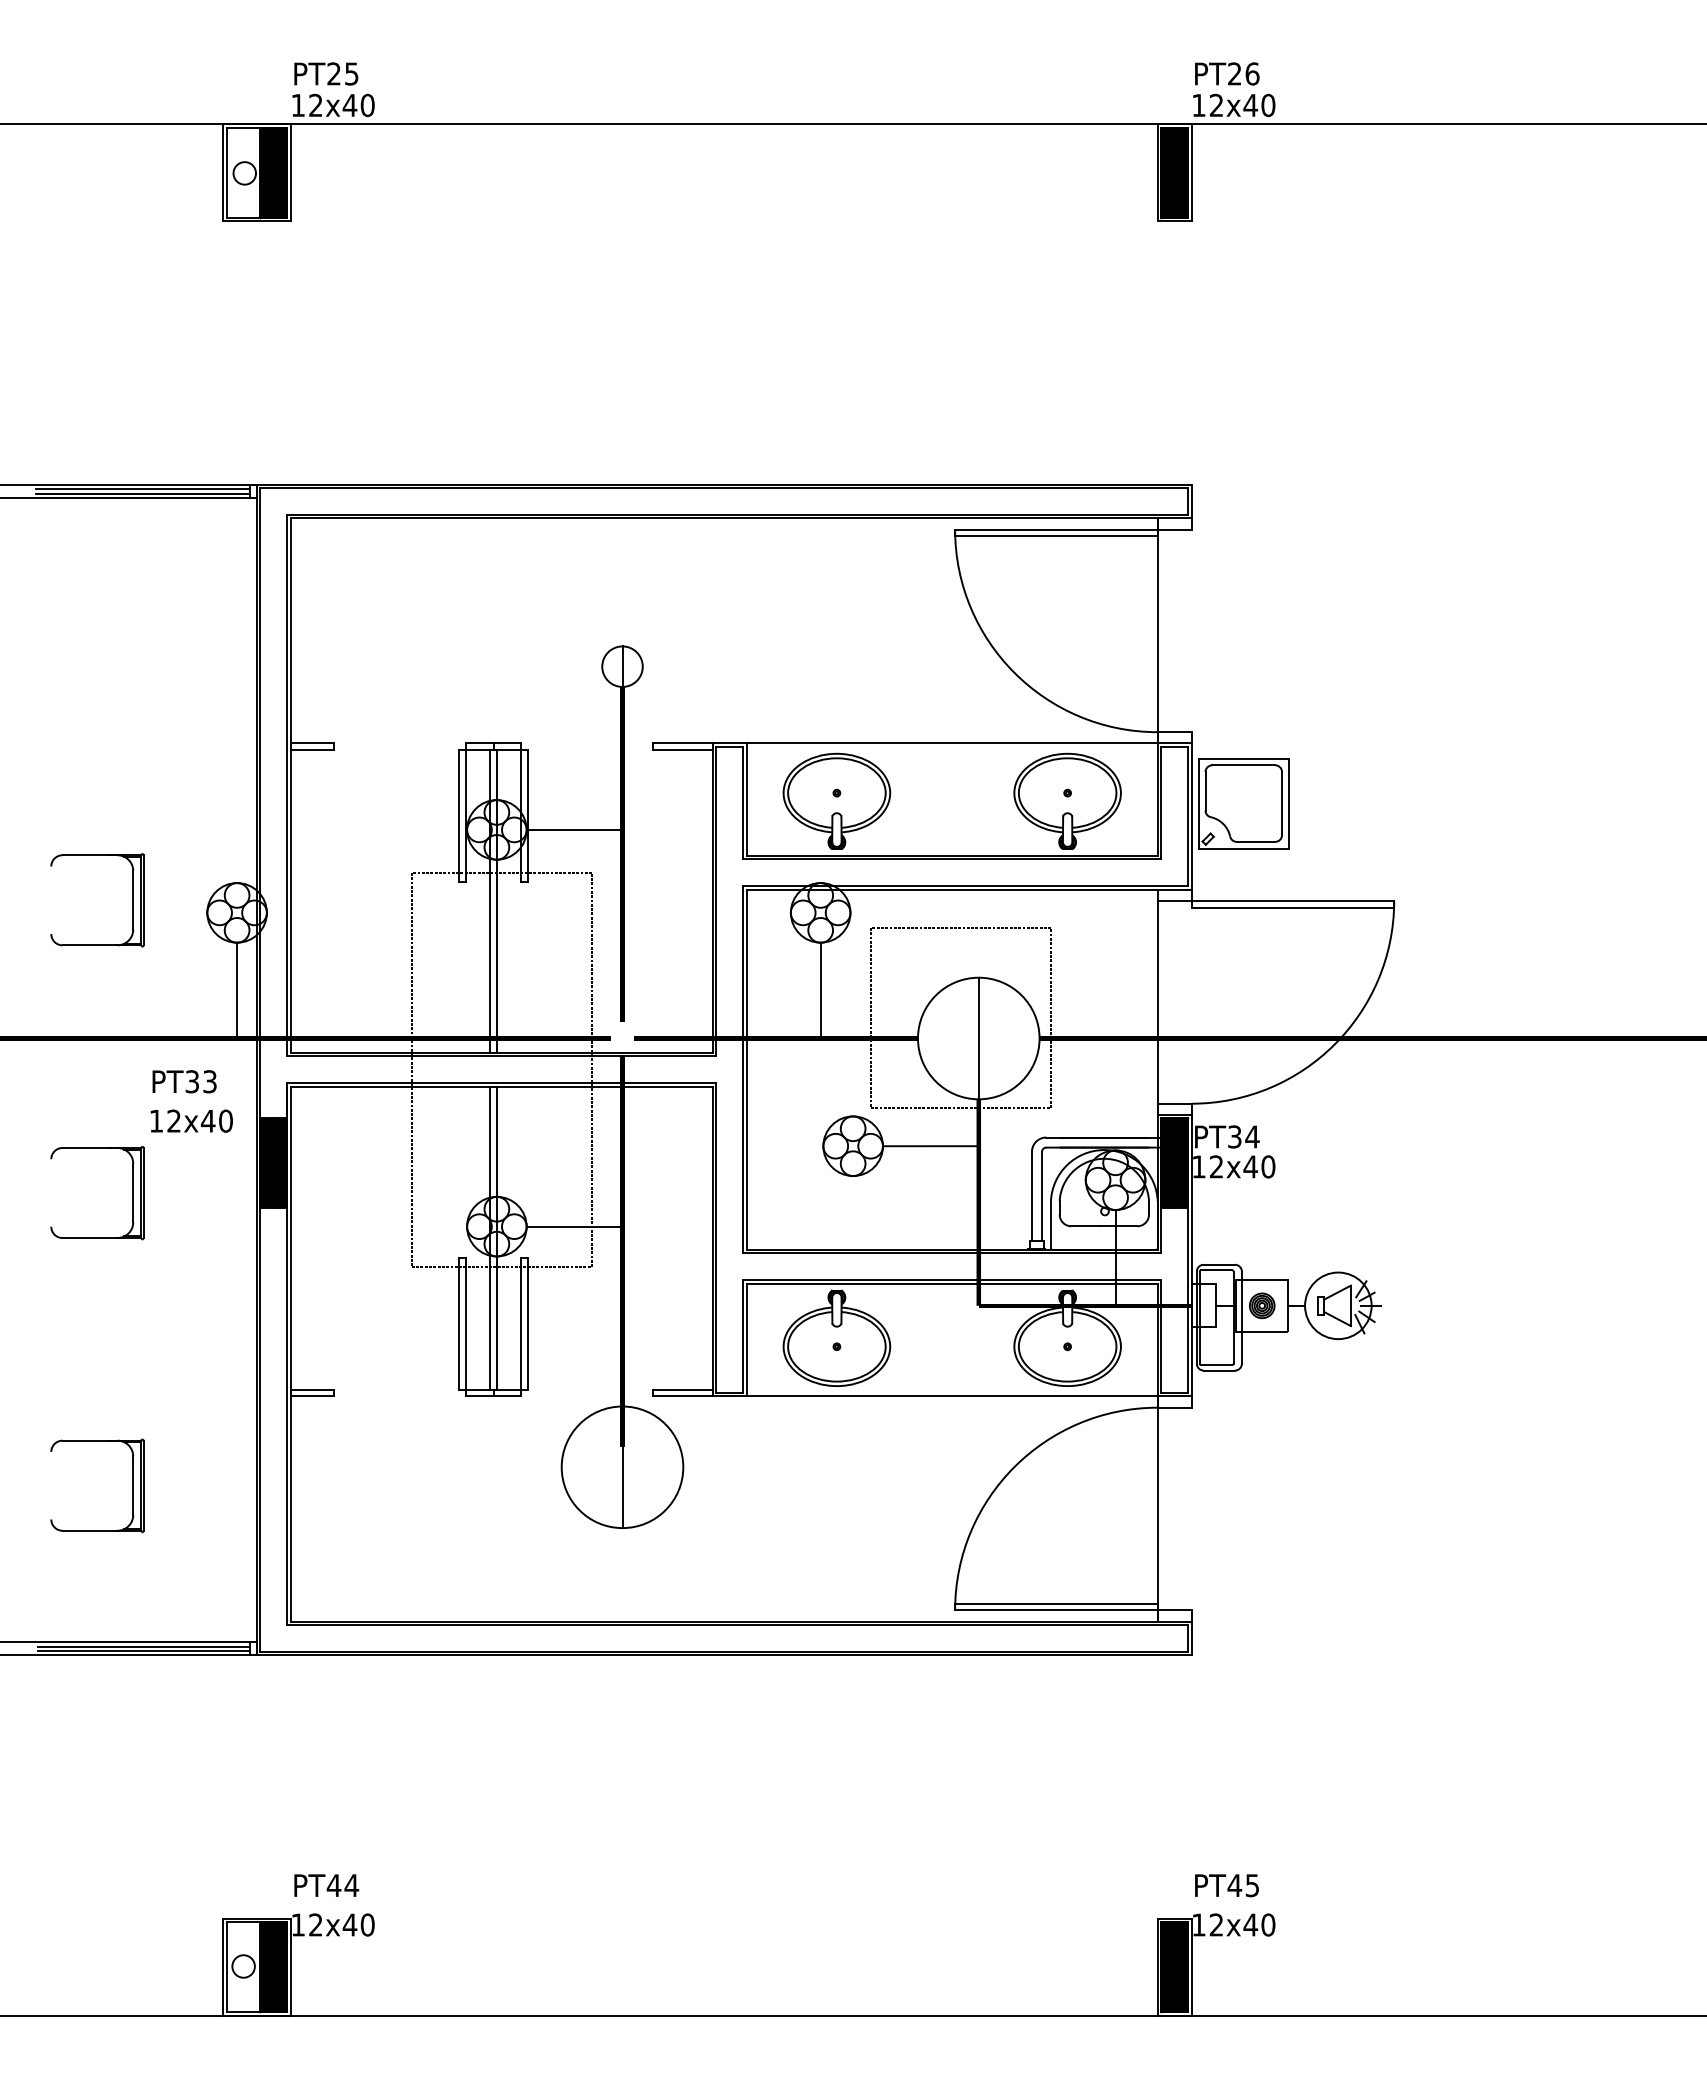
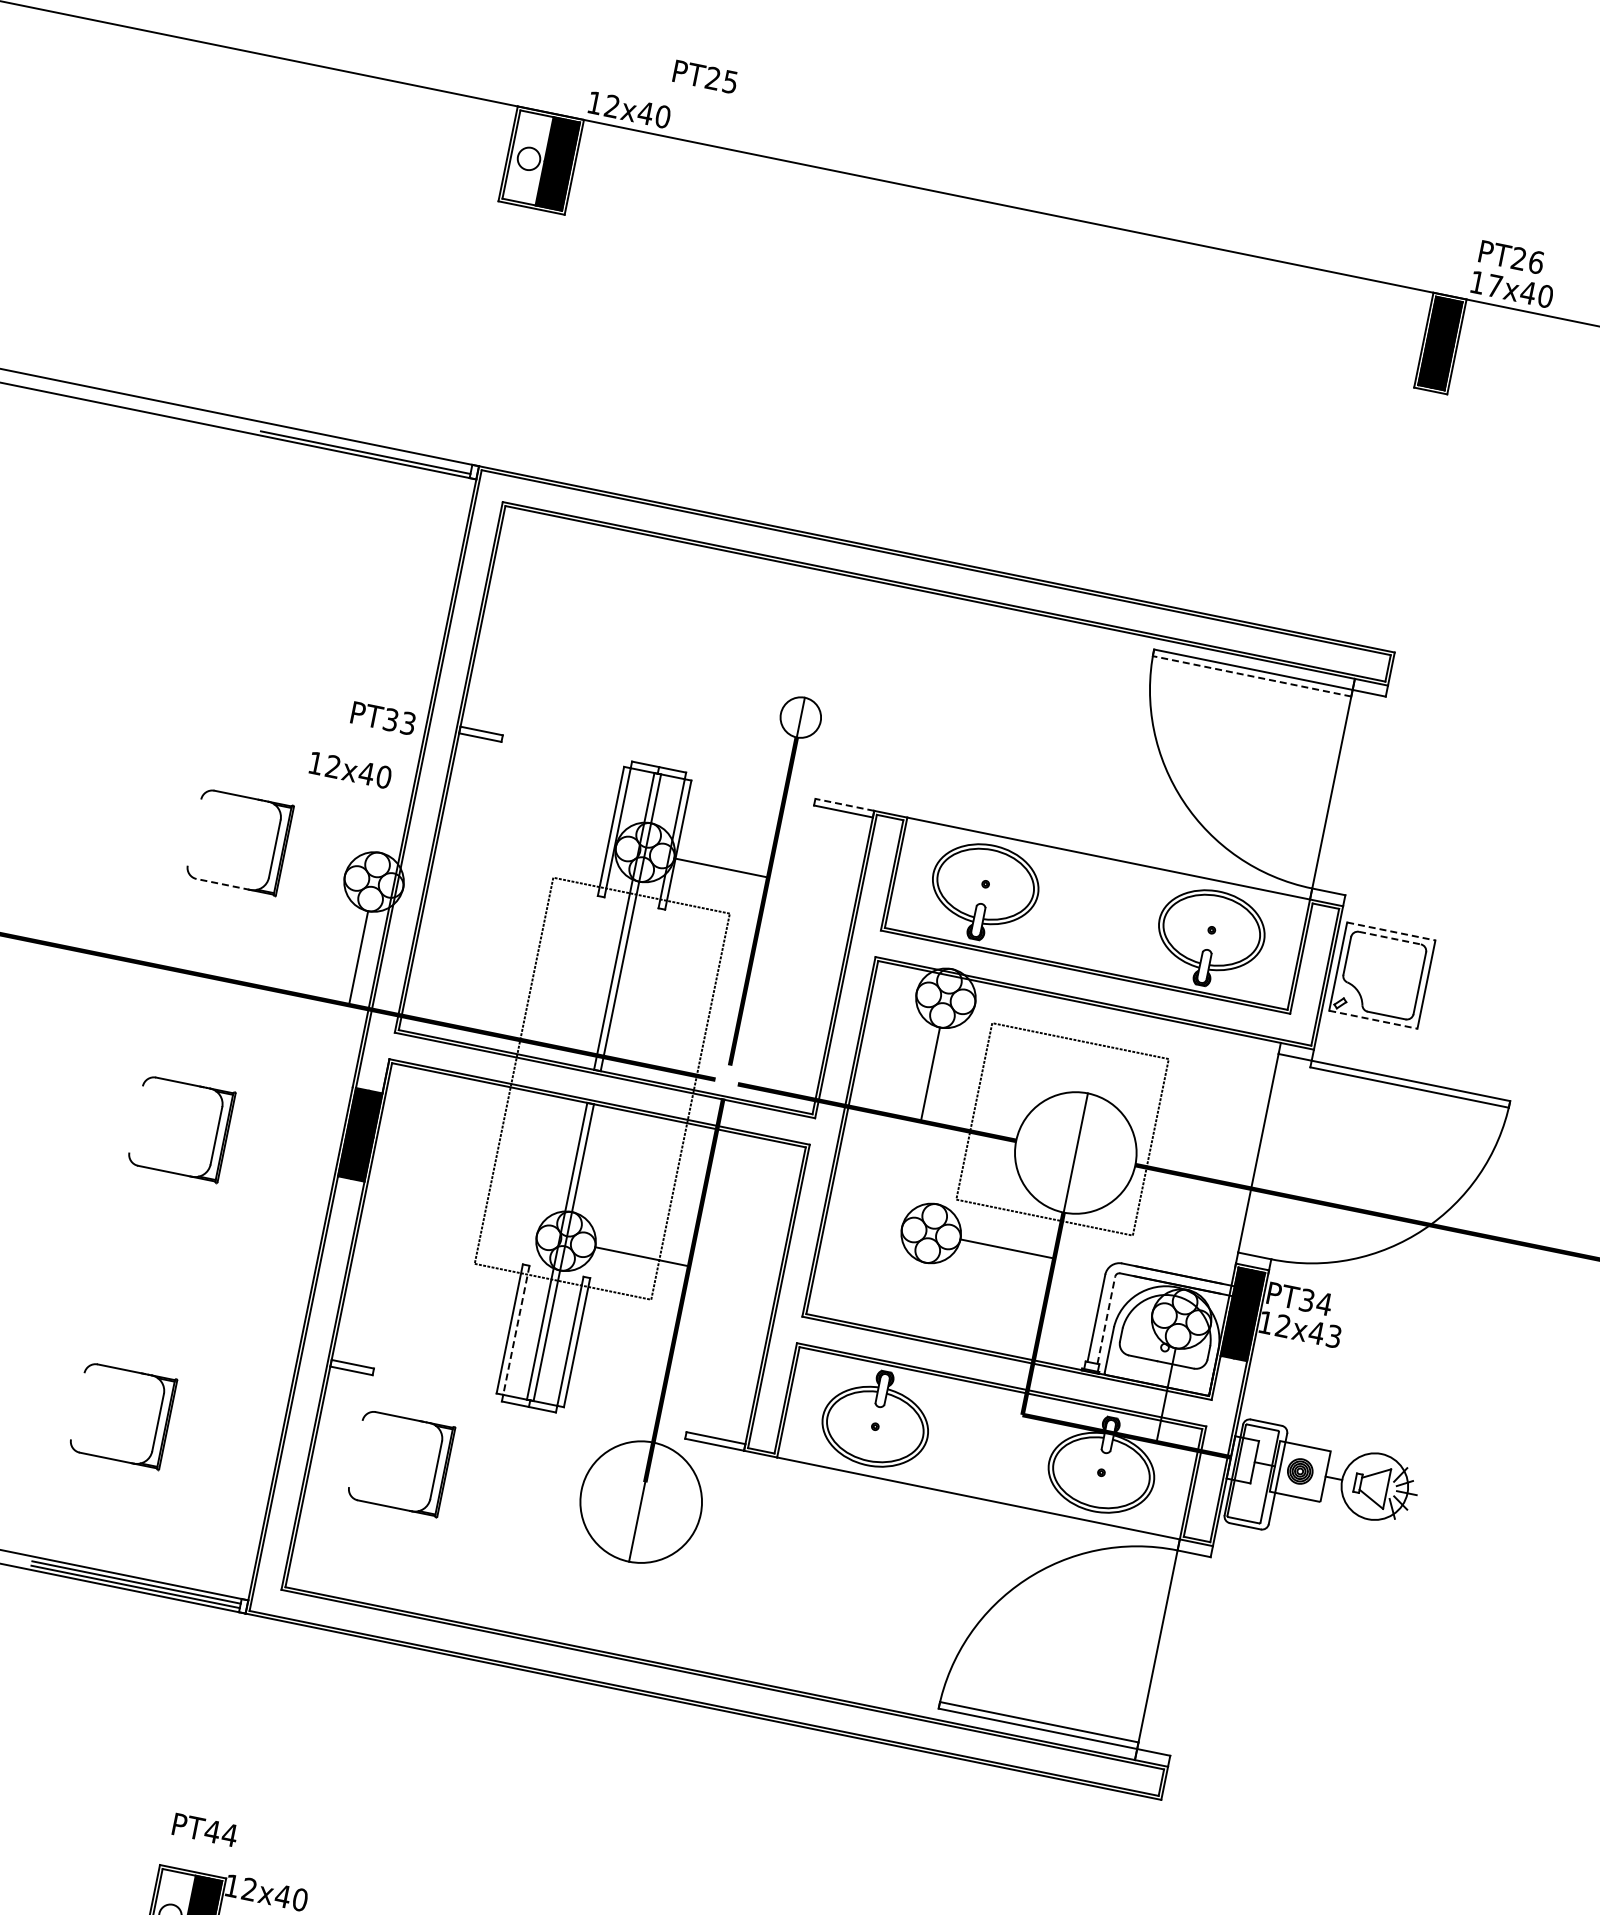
text: (326, 73) -> (705, 76), moved
text: (1216, 104) -> (1494, 285), 12x40 -> 17x40
line: (143, 489) -> (366, 448), removed
line: (1056, 536) -> (1252, 676), solid -> dashed
line: (682, 743) -> (844, 804), solid -> dashed
line: (1244, 758) -> (1392, 931), solid -> dashed
line: (1243, 765) -> (1389, 938), solid -> dashed
line: (1244, 848) -> (1374, 1019), solid -> dashed
line: (89, 945) -> (222, 884), solid -> dashed
text: (184, 1081) -> (383, 718), moved
text: (191, 1120) -> (350, 769), moved
text: (1268, 1166) -> (1334, 1336), 12x40 -> 12x43
line: (1042, 1195) -> (1106, 1319), solid -> dashed
line: (465, 1323) -> (516, 1329), solid -> dashed
part: (414, 1477) -> (435, 1470), added
text: (326, 1885) -> (205, 1829), moved

